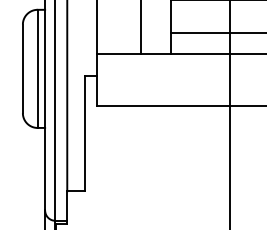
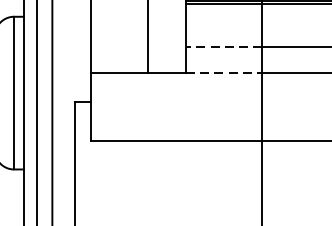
line: (200, 33) -> (224, 47), solid -> dashed
line: (200, 53) -> (224, 73), solid -> dashed

